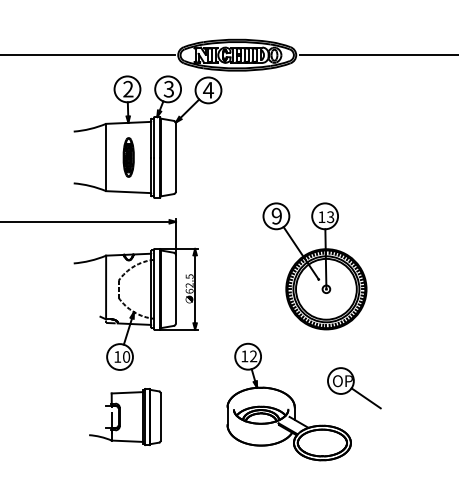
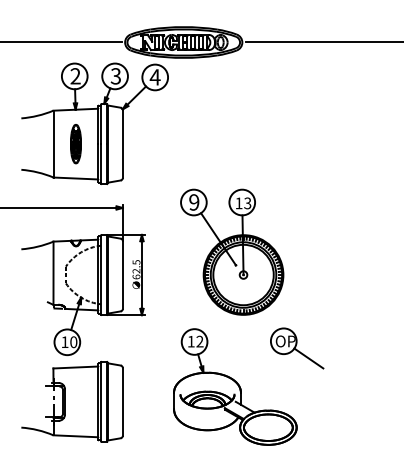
part: (314, 266) -> (231, 252), moved
part: (354, 388) -> (297, 348), moved
part: (124, 416) -> (71, 401), size x1.43

